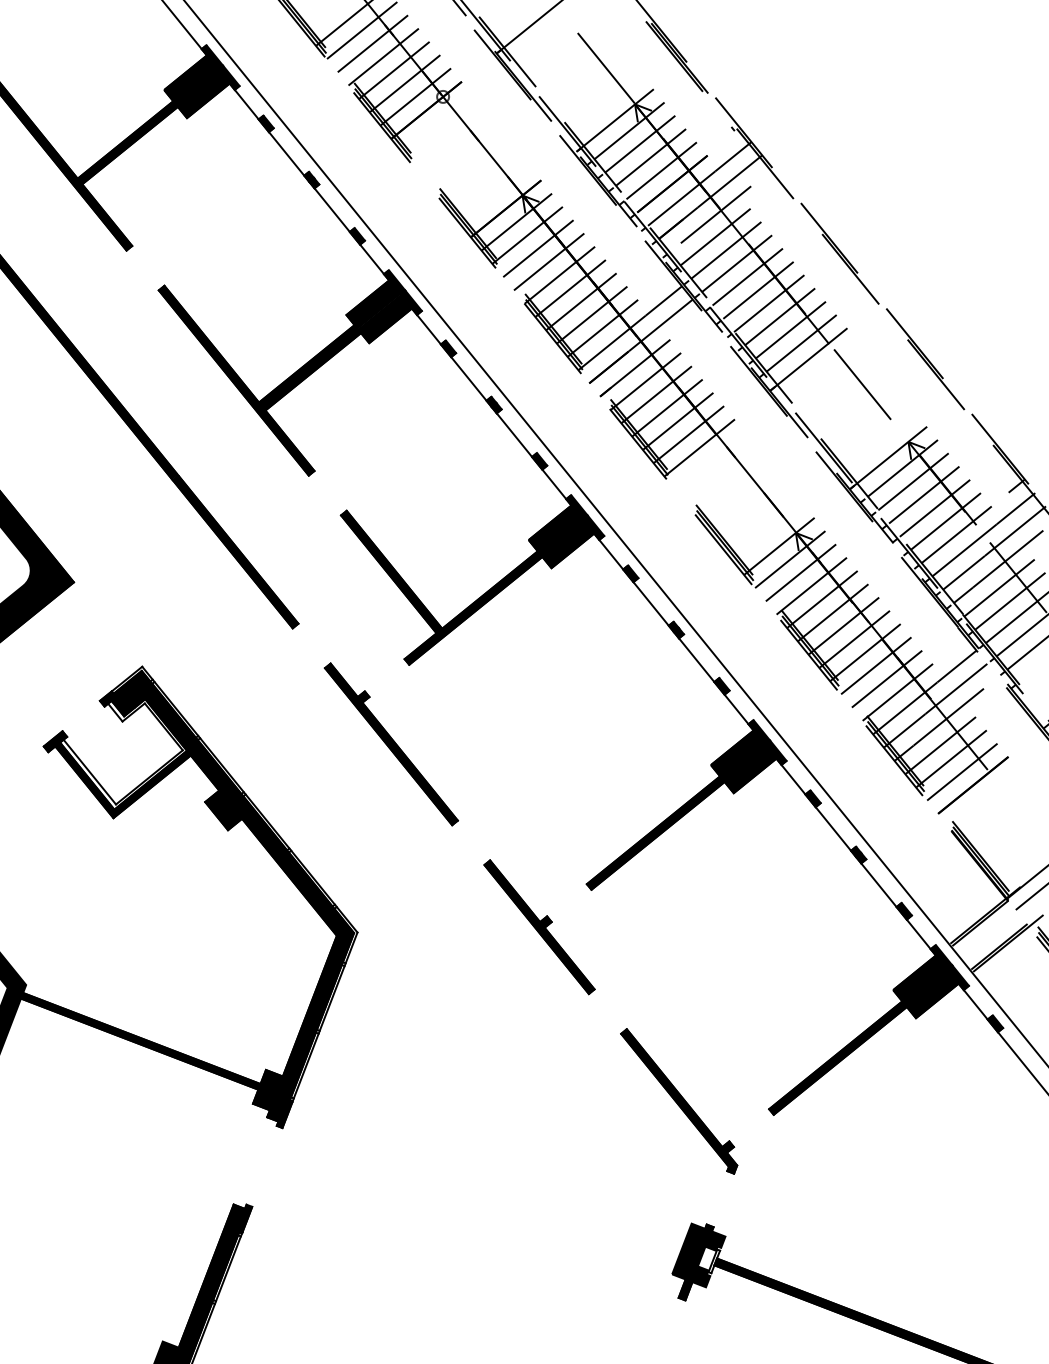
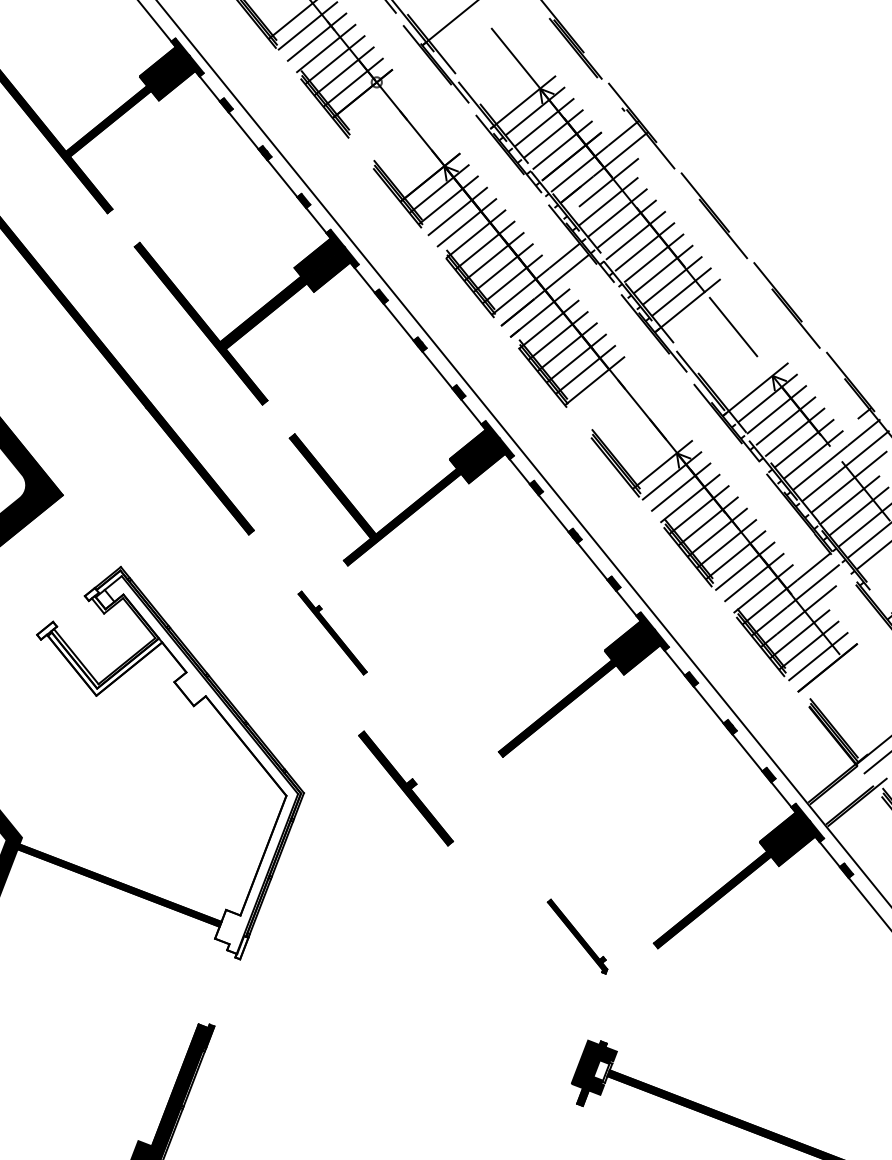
part: (390, 744) -> (332, 633), size x0.6
fill: (198, 899) -> (168, 764), removed
part: (539, 927) -> (406, 788), moved
part: (679, 1101) -> (577, 936), size x0.6

